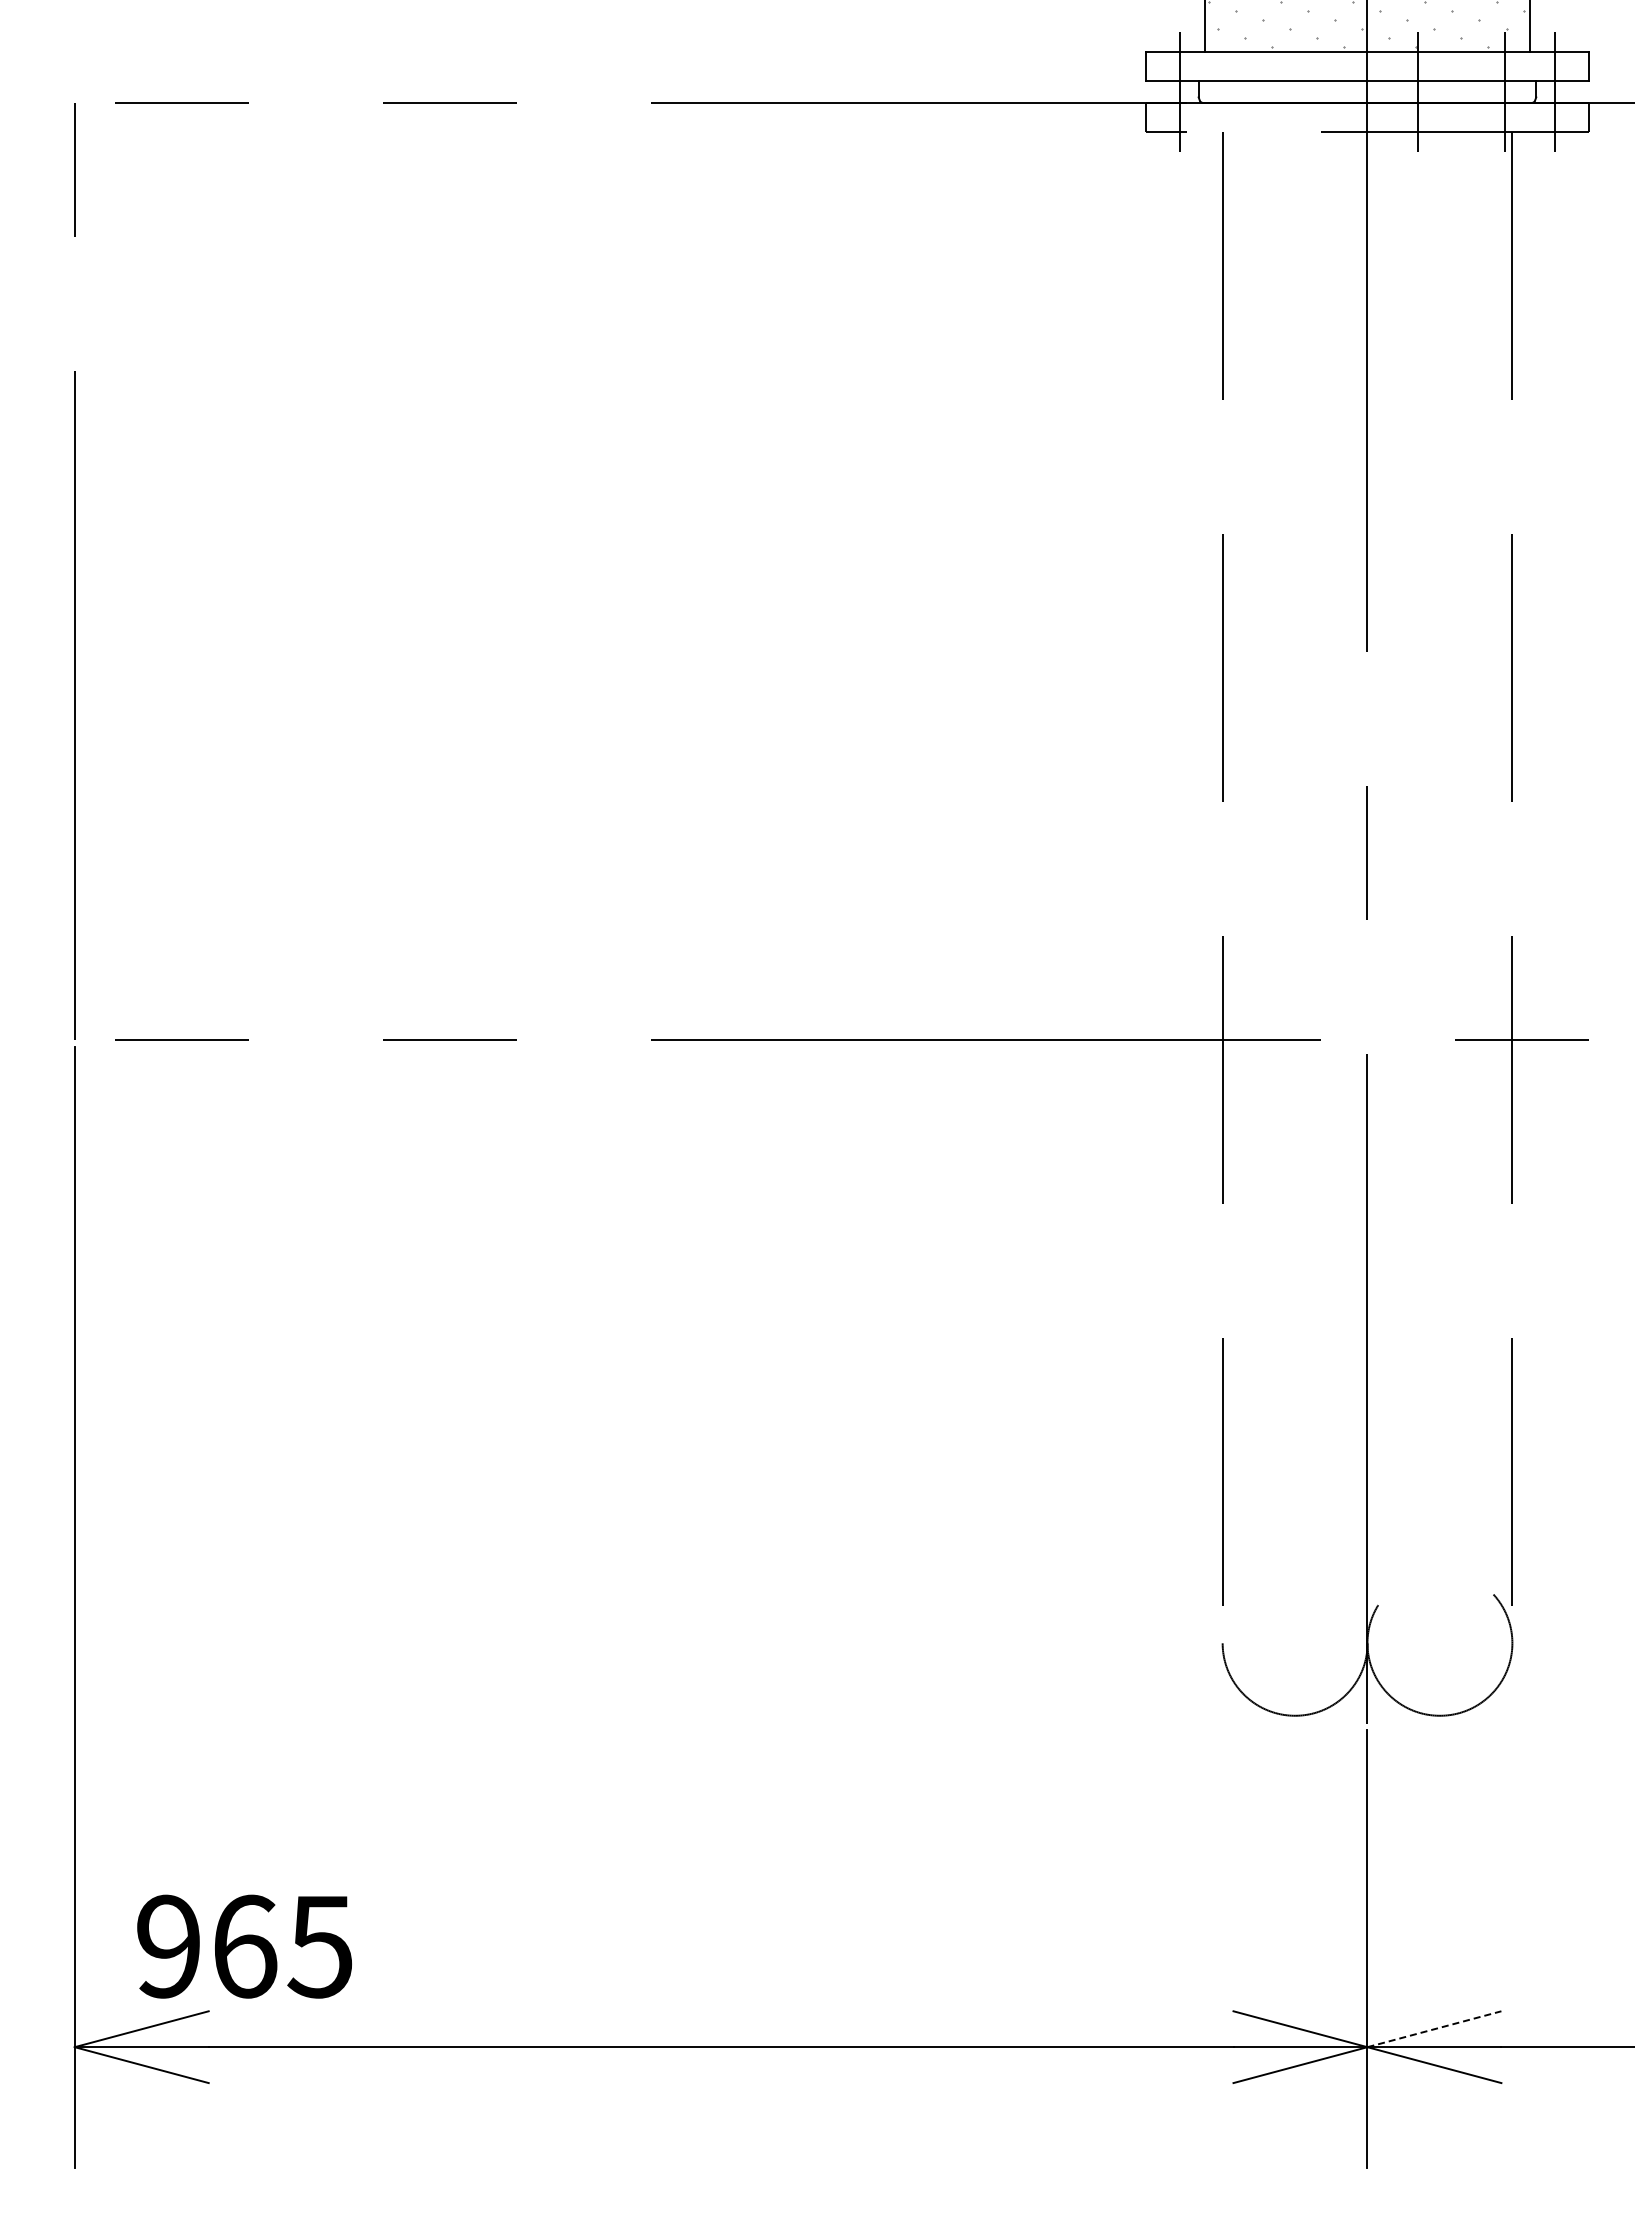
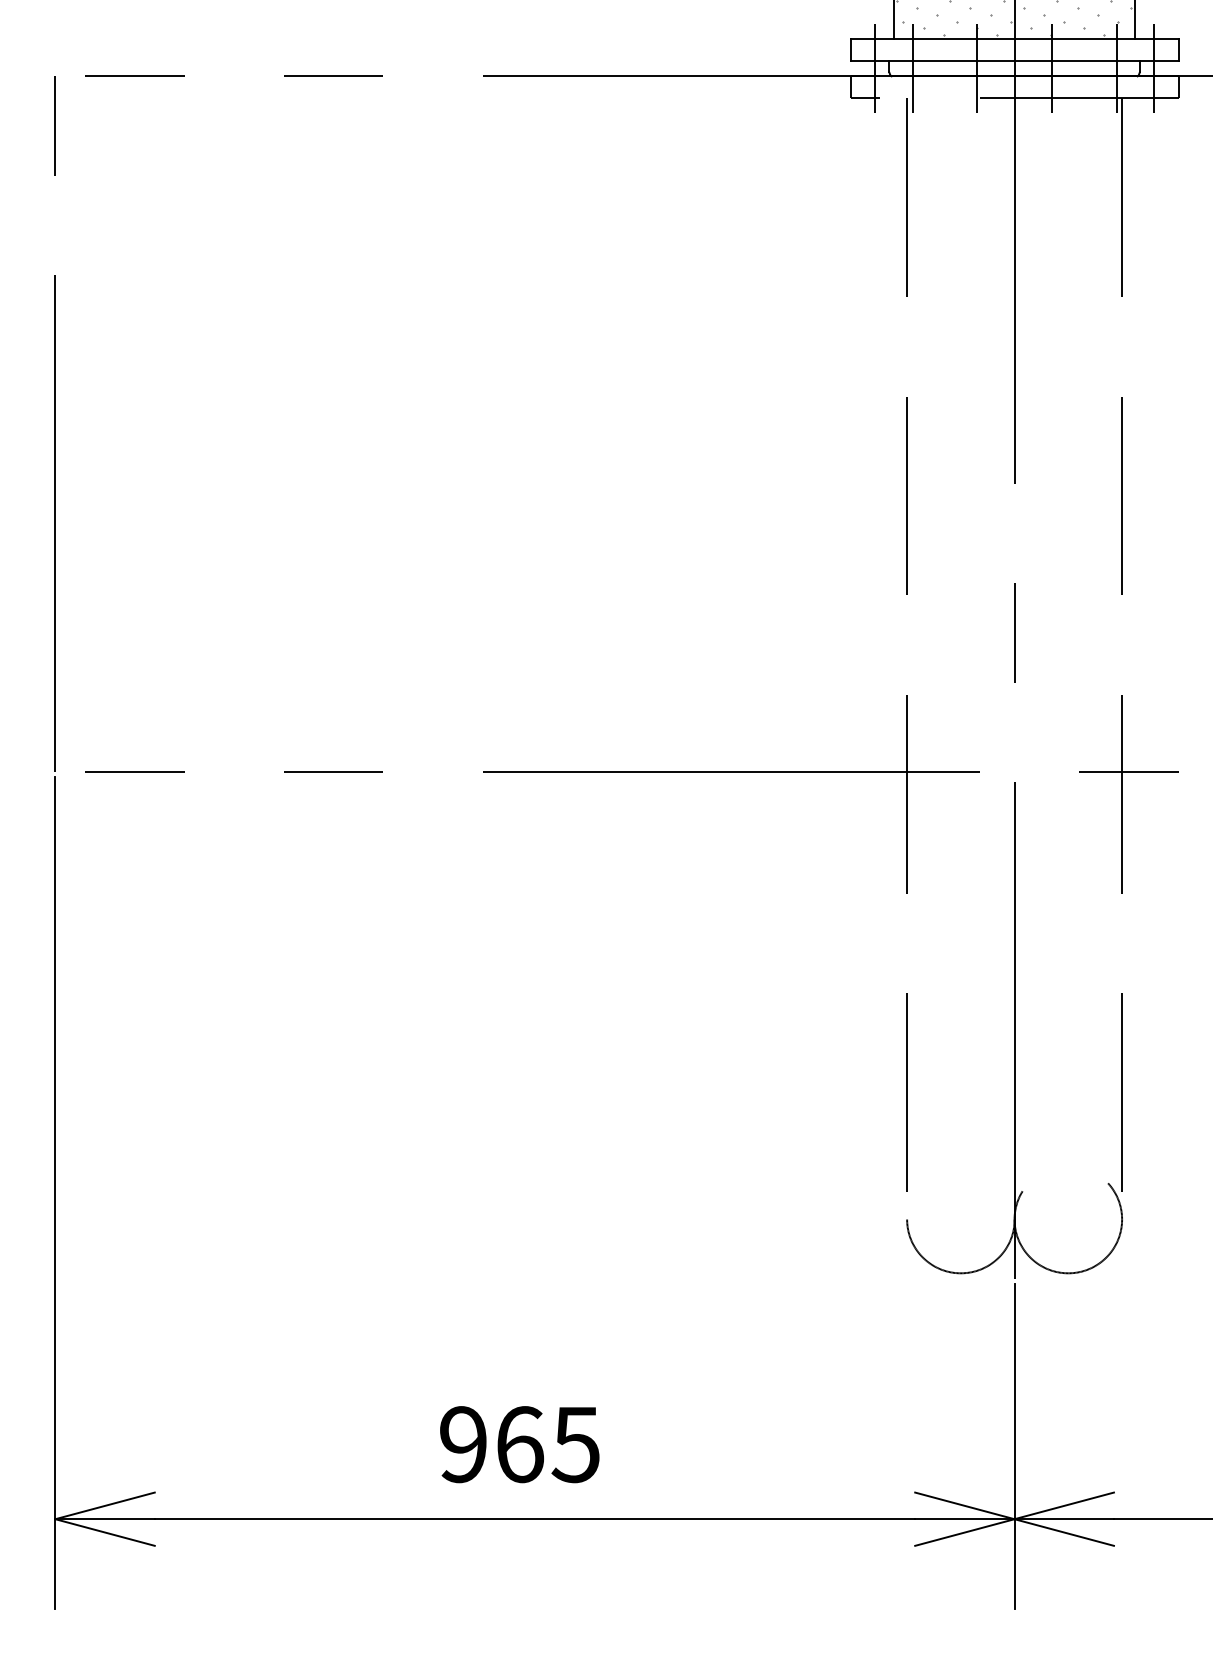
line: (1230, 91) -> (912, 68), added
line: (1317, 91) -> (977, 68), added
text: (244, 1946) -> (519, 1444), moved
line: (1434, 2029) -> (1064, 1506), dashed -> solid

